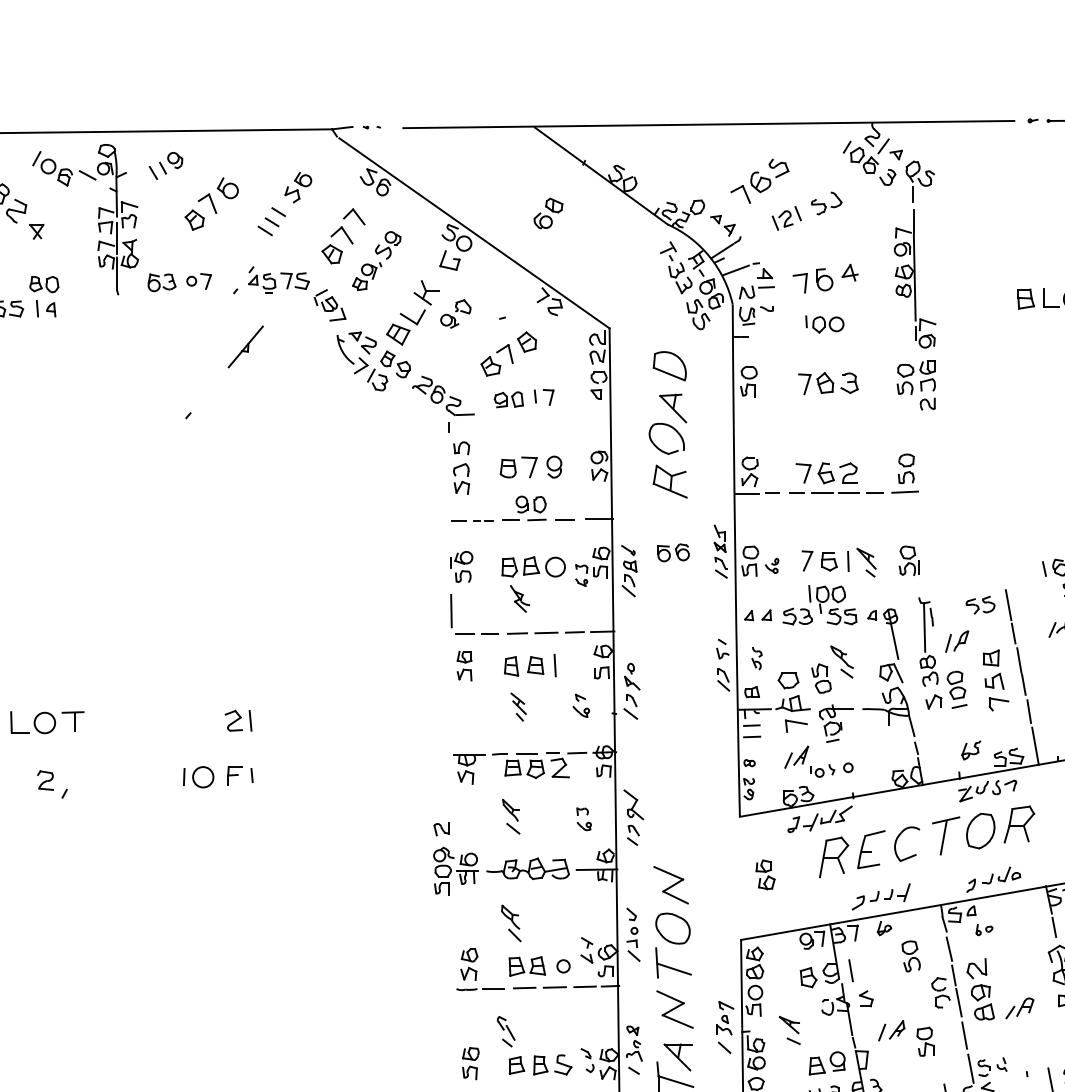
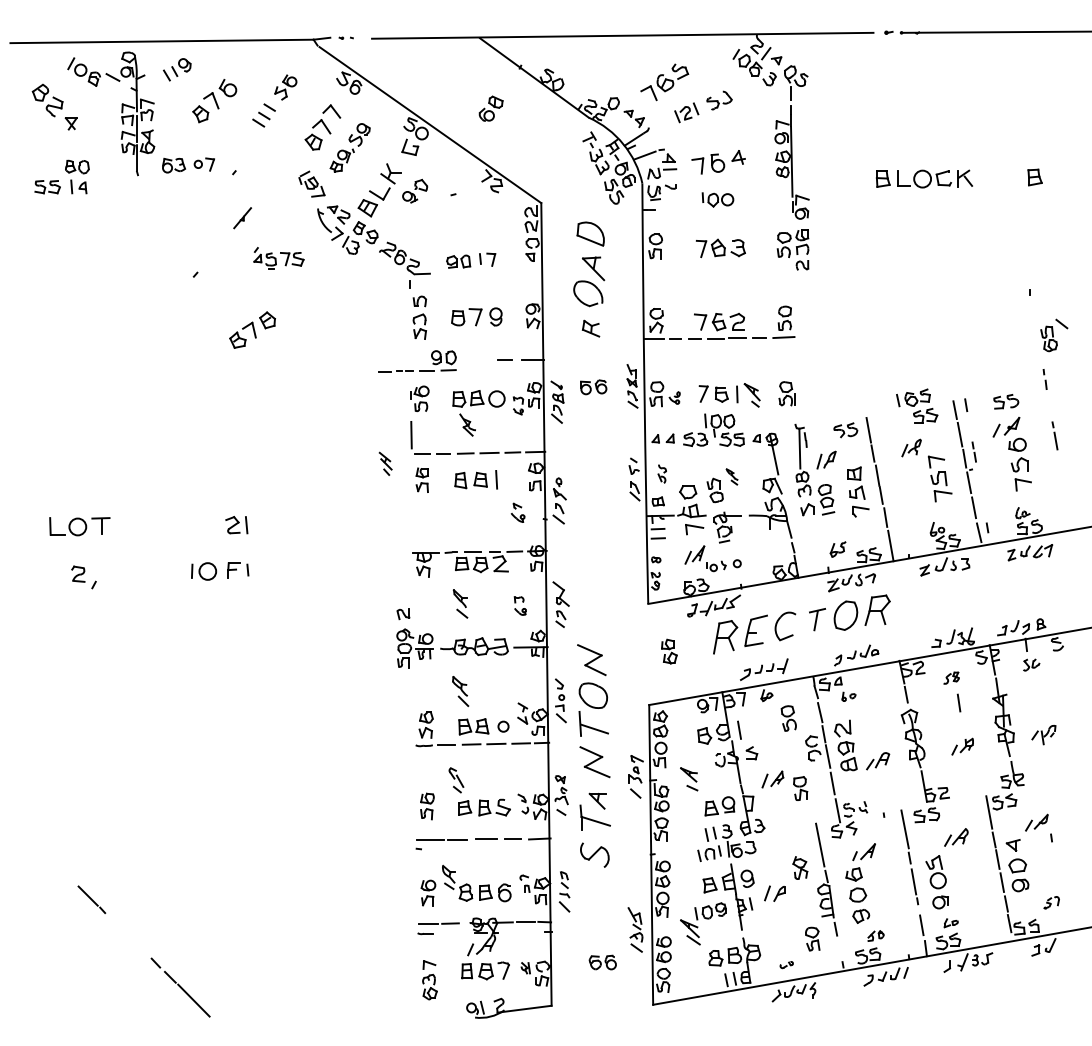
part: (278, 280) -> (278, 258), moved
part: (245, 345) -> (242, 217), size x0.6
part: (508, 353) -> (252, 329), moved
part: (669, 481) -> (590, 328), size x0.6
part: (501, 520) -> (419, 370), moved
part: (841, 661) -> (731, 476), size x0.6
part: (518, 706) -> (385, 463), moved
part: (946, 835) -> (817, 619), size x0.7
part: (678, 1056) -> (597, 800), size x0.7

